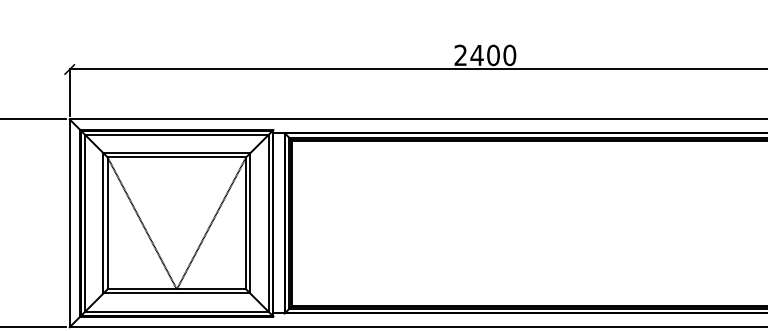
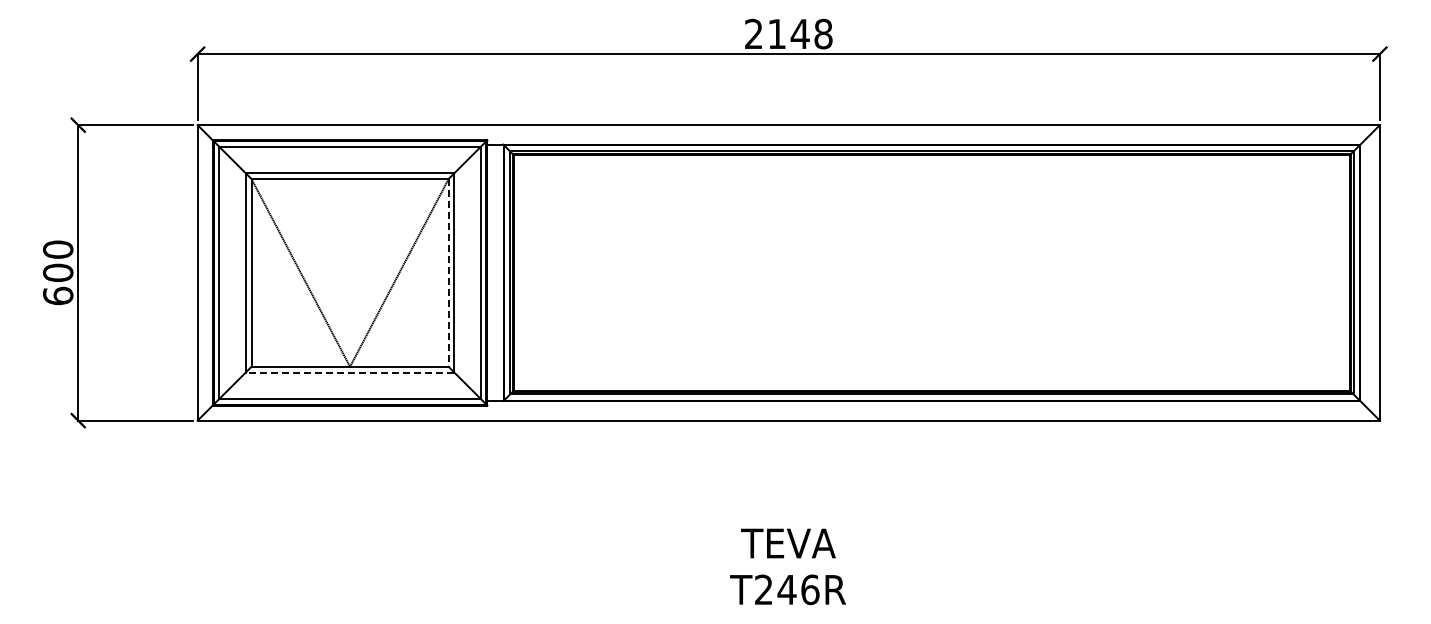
text: (492, 54) -> (799, 33), 2400 -> 2148
line: (246, 223) -> (448, 272), solid -> dashed
line: (176, 293) -> (349, 372), solid -> dashed

